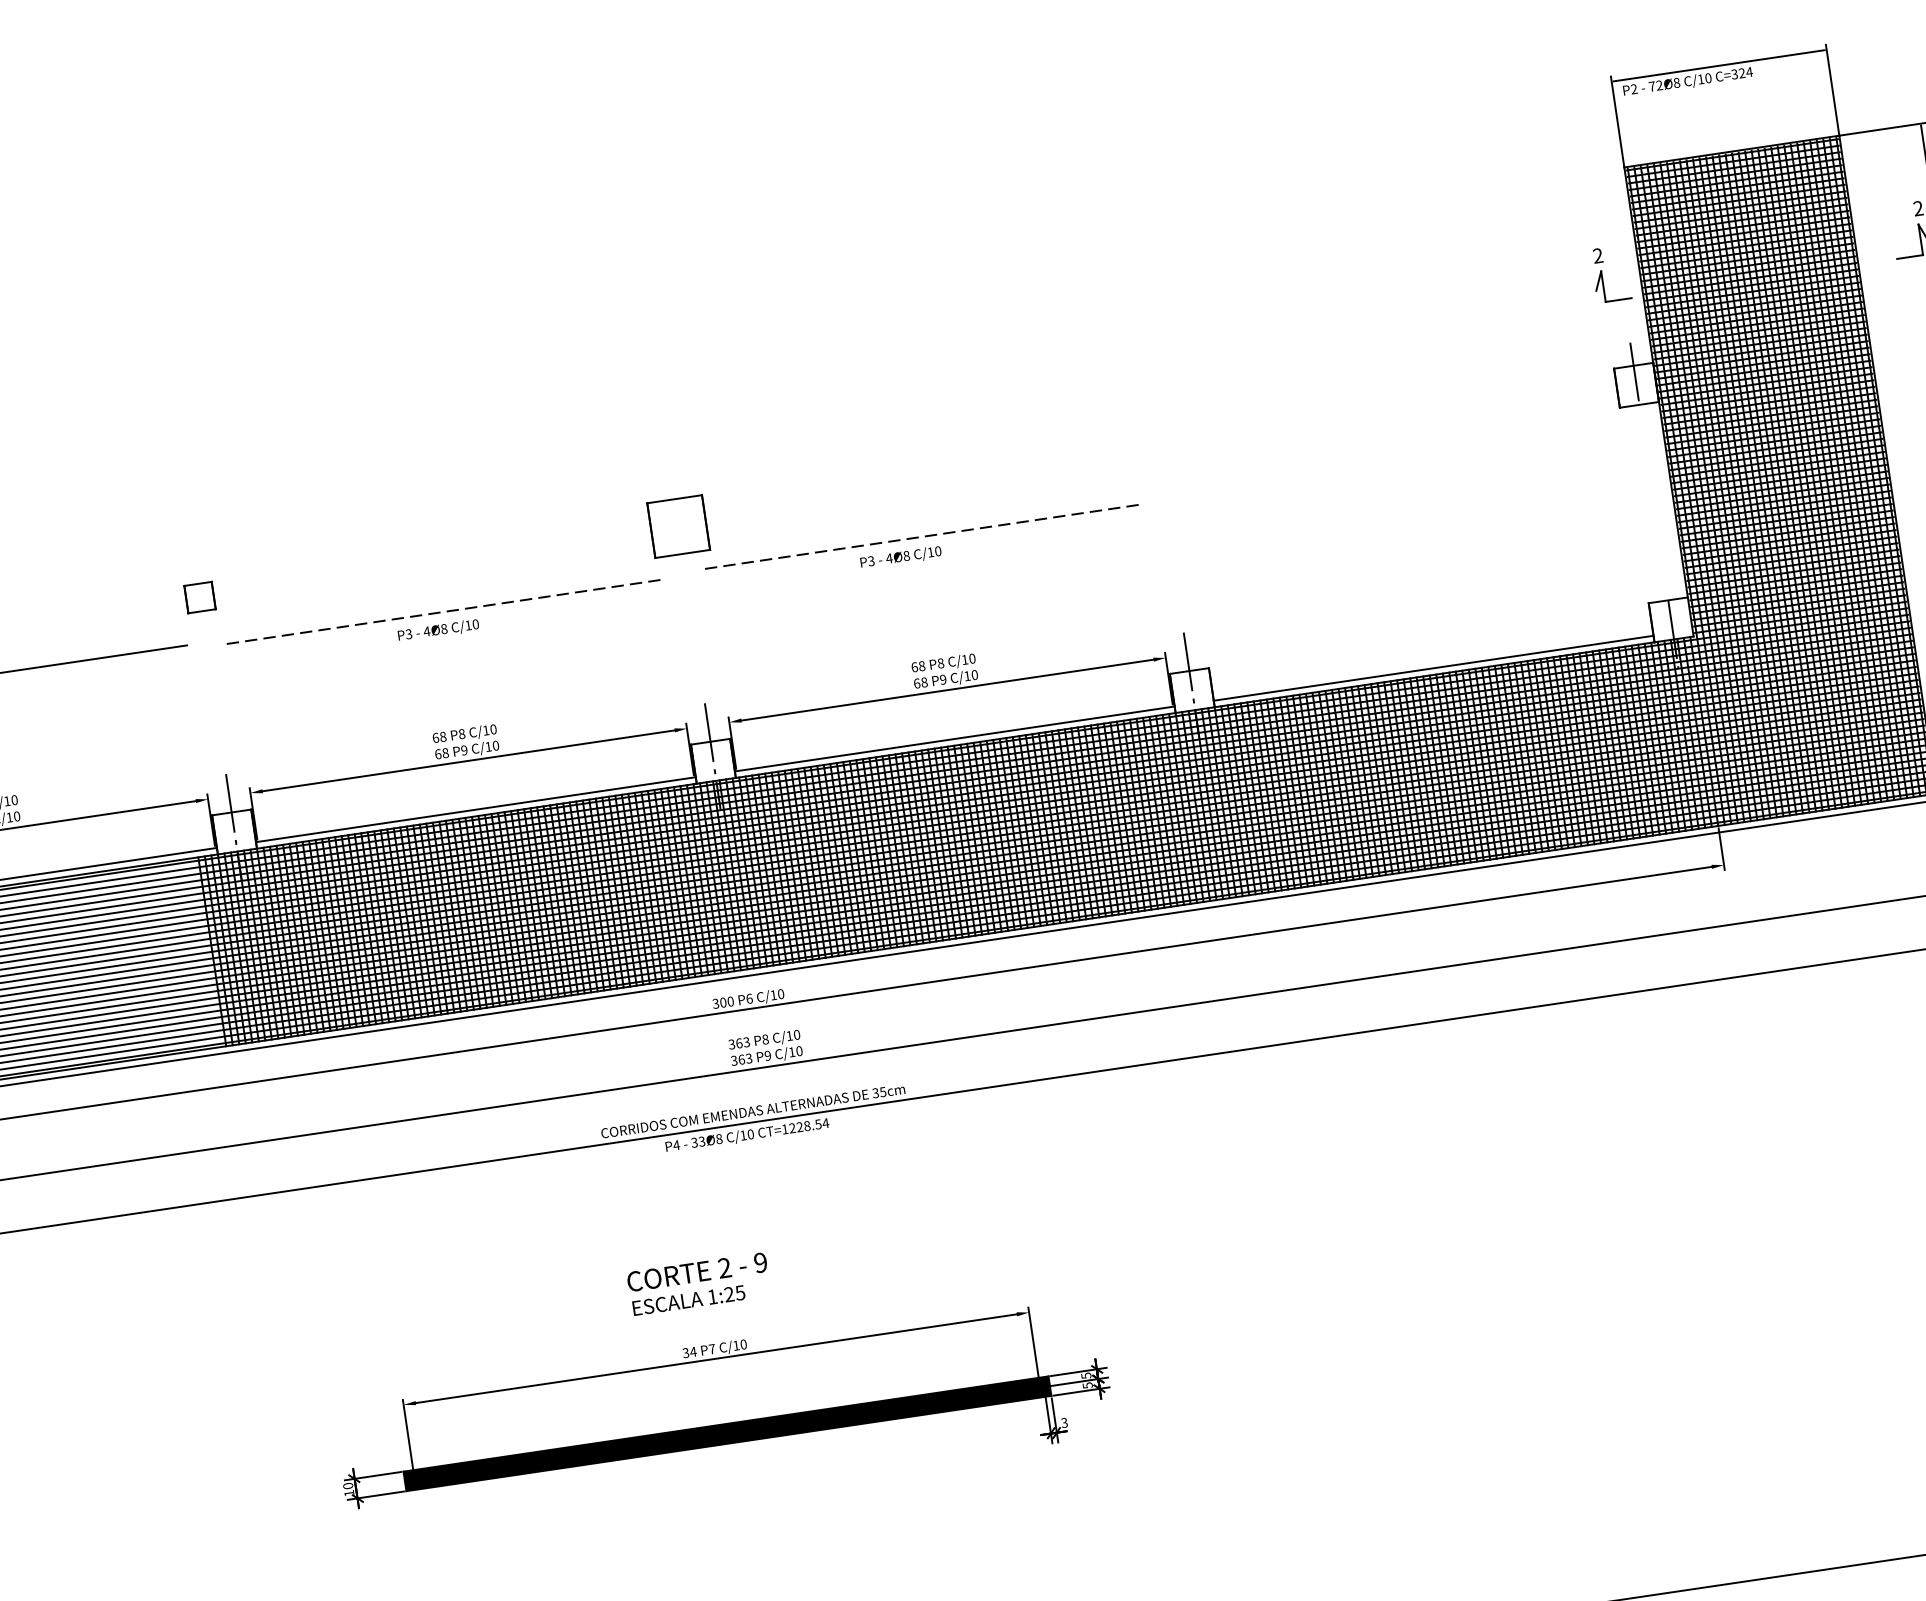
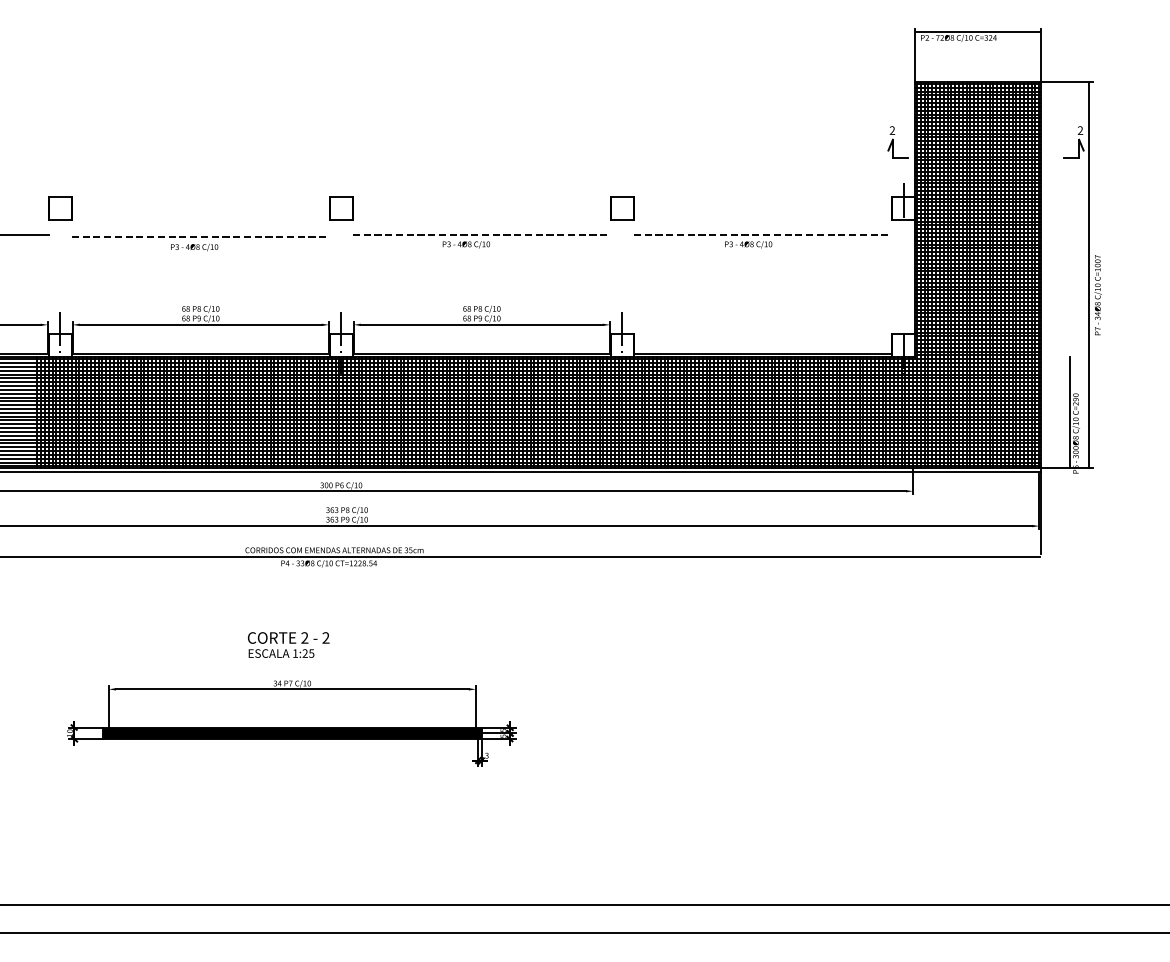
part: (1157, 456) -> (622, 208), added
part: (1401, 477) -> (760, 241), added
part: (679, 527) -> (341, 208), size x0.71
part: (200, 597) -> (60, 208), size x1.43
text: (759, 1262) -> (325, 637), 9 -> 2

